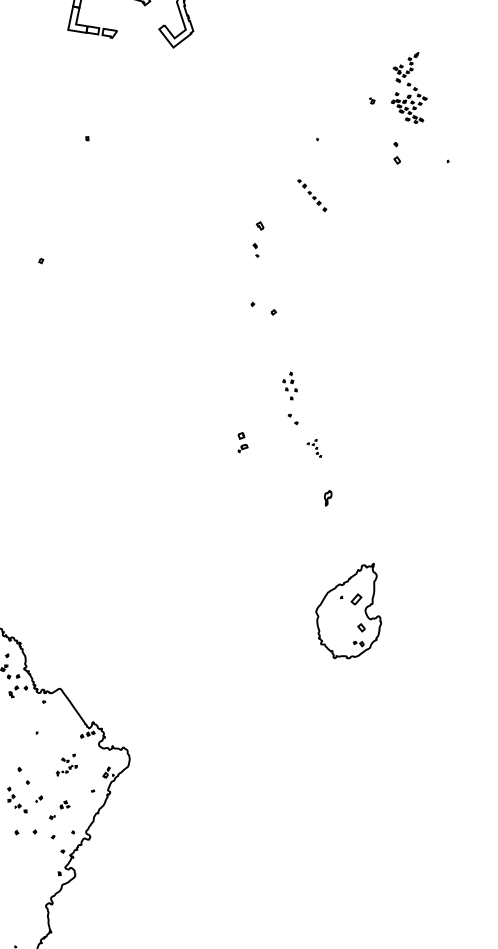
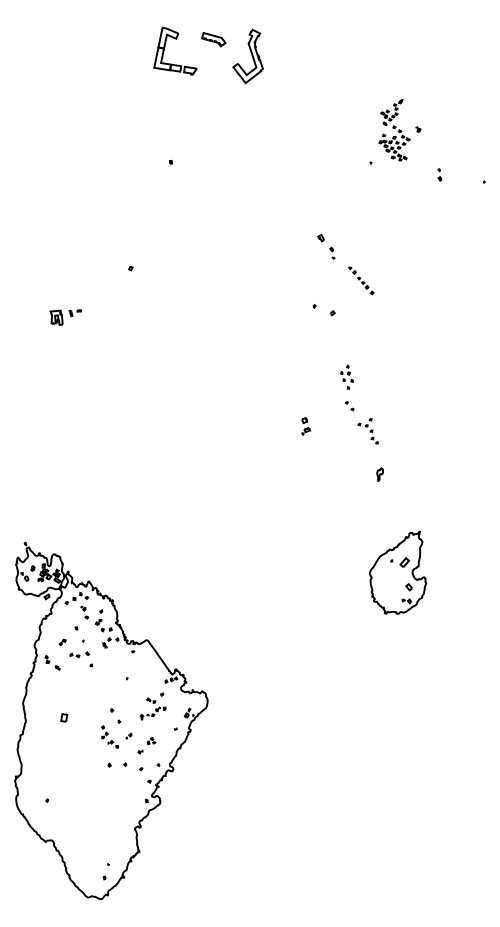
part: (409, 88) -> (394, 130), moved
part: (396, 152) -> (439, 174), size x0.62
part: (312, 195) -> (361, 280), moved
part: (256, 249) -> (332, 252), moved
part: (313, 448) -> (367, 431), size x1.67
part: (66, 765) -> (152, 706), size x1.43

